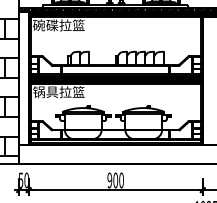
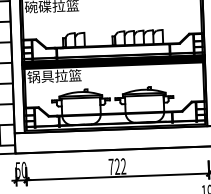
text: (115, 180) -> (117, 166), 900 -> 722

